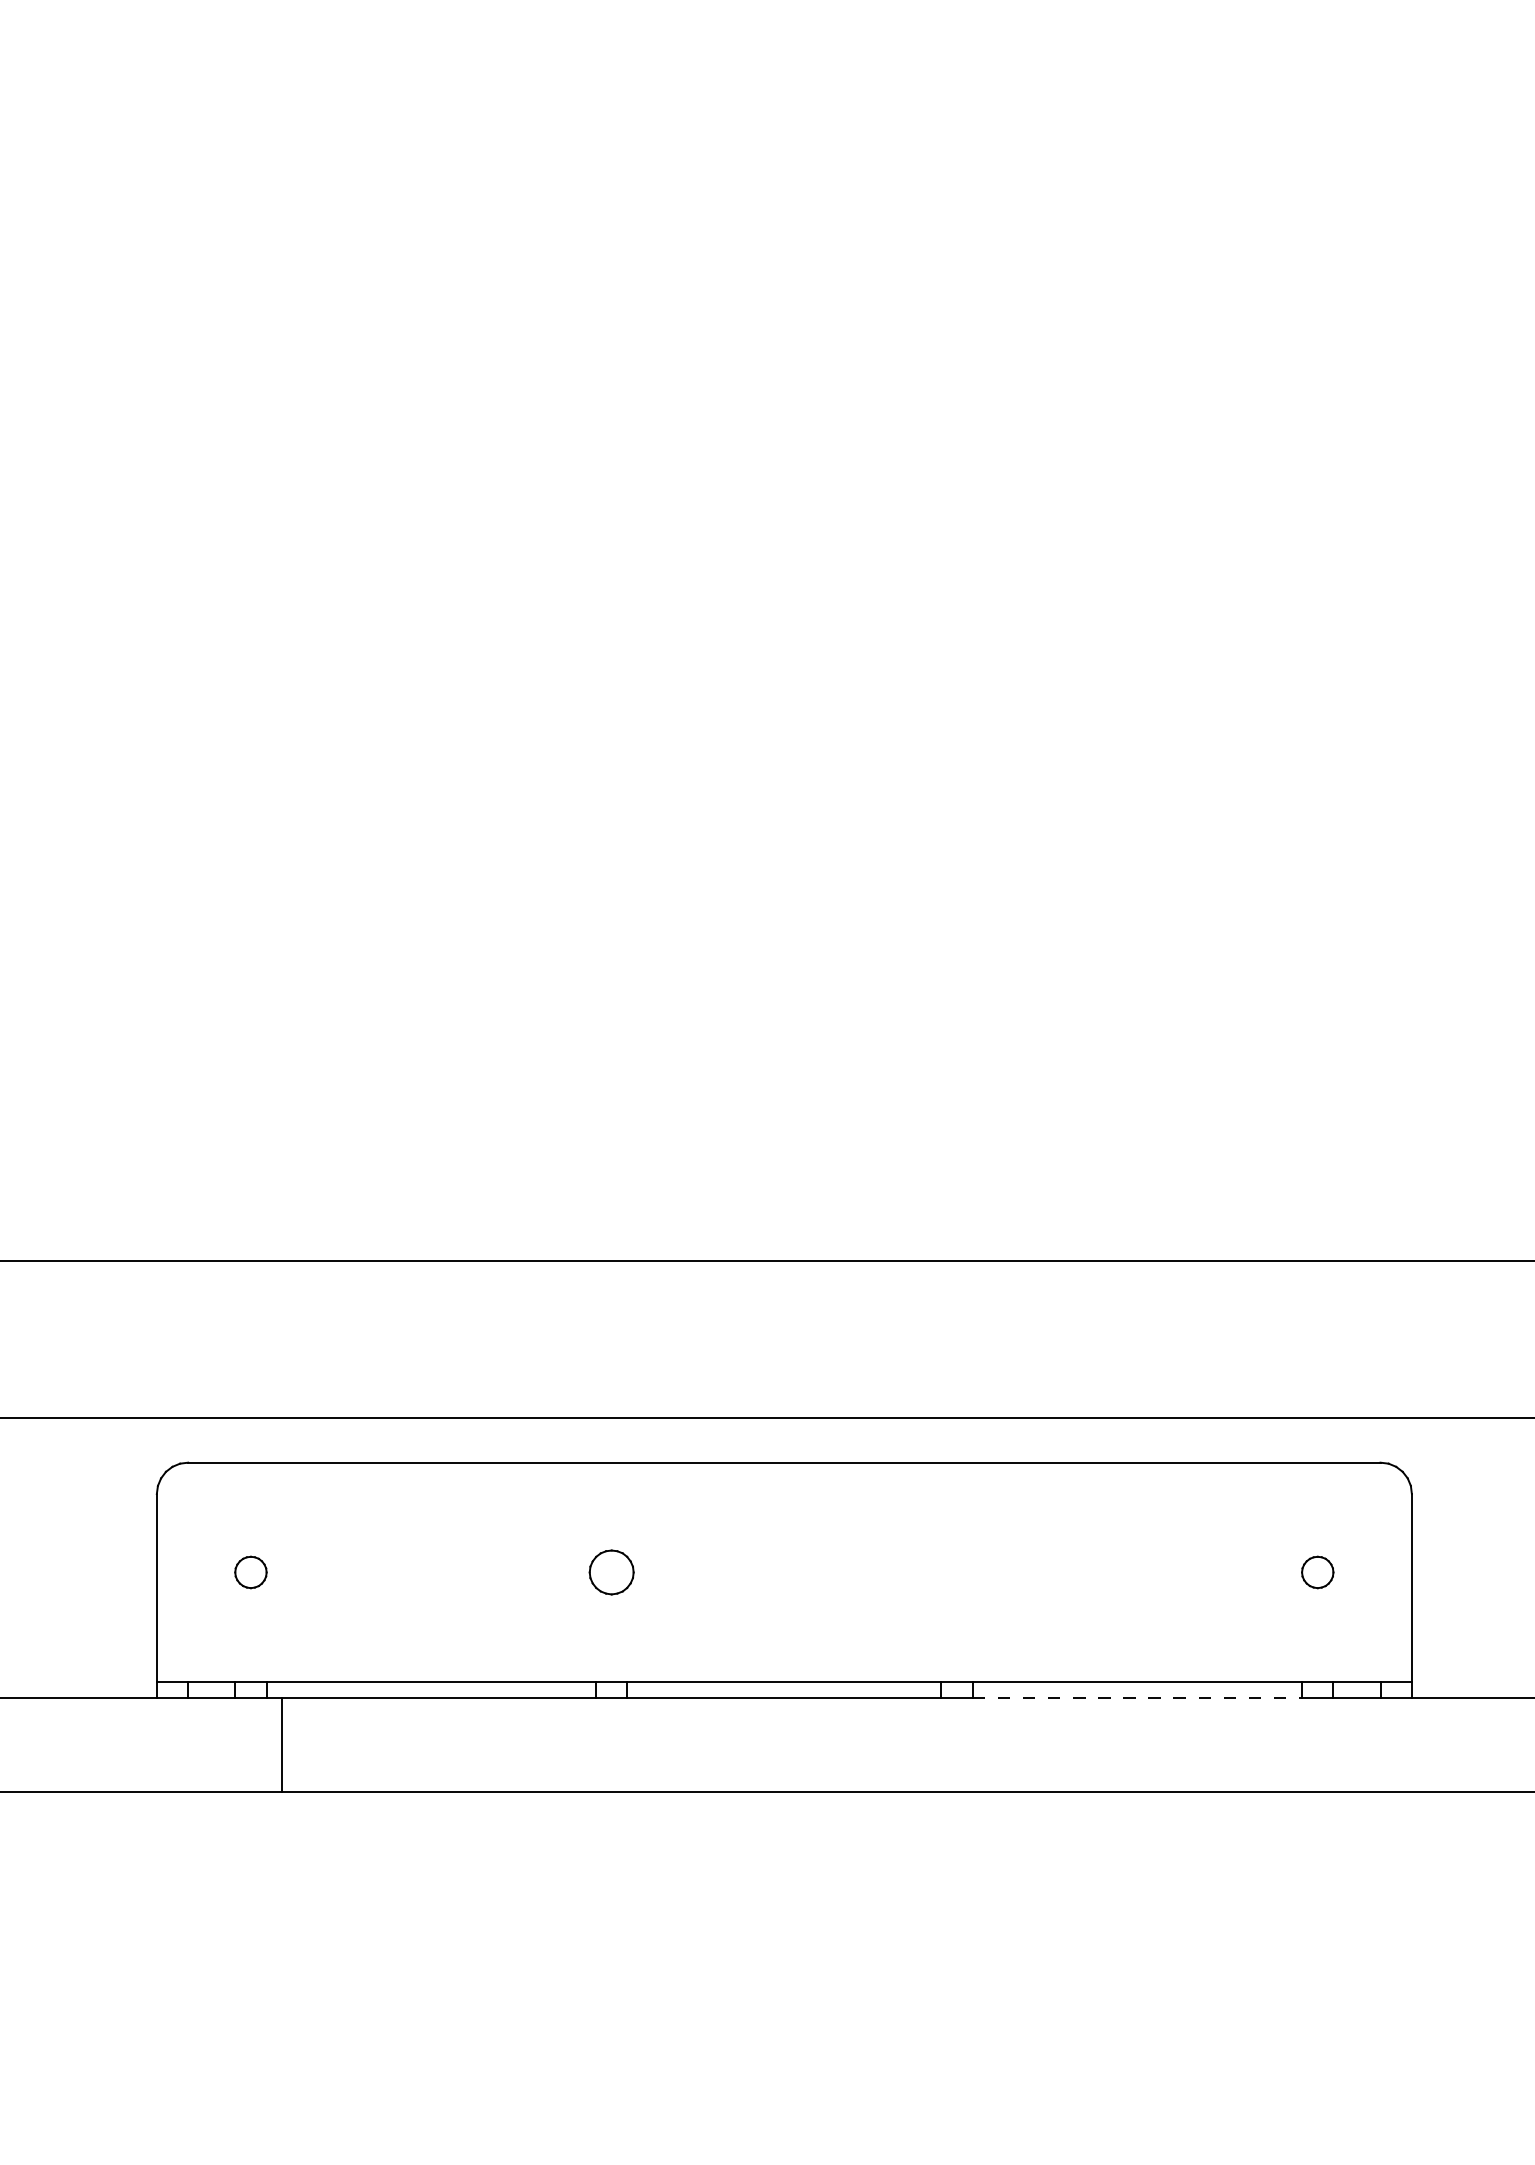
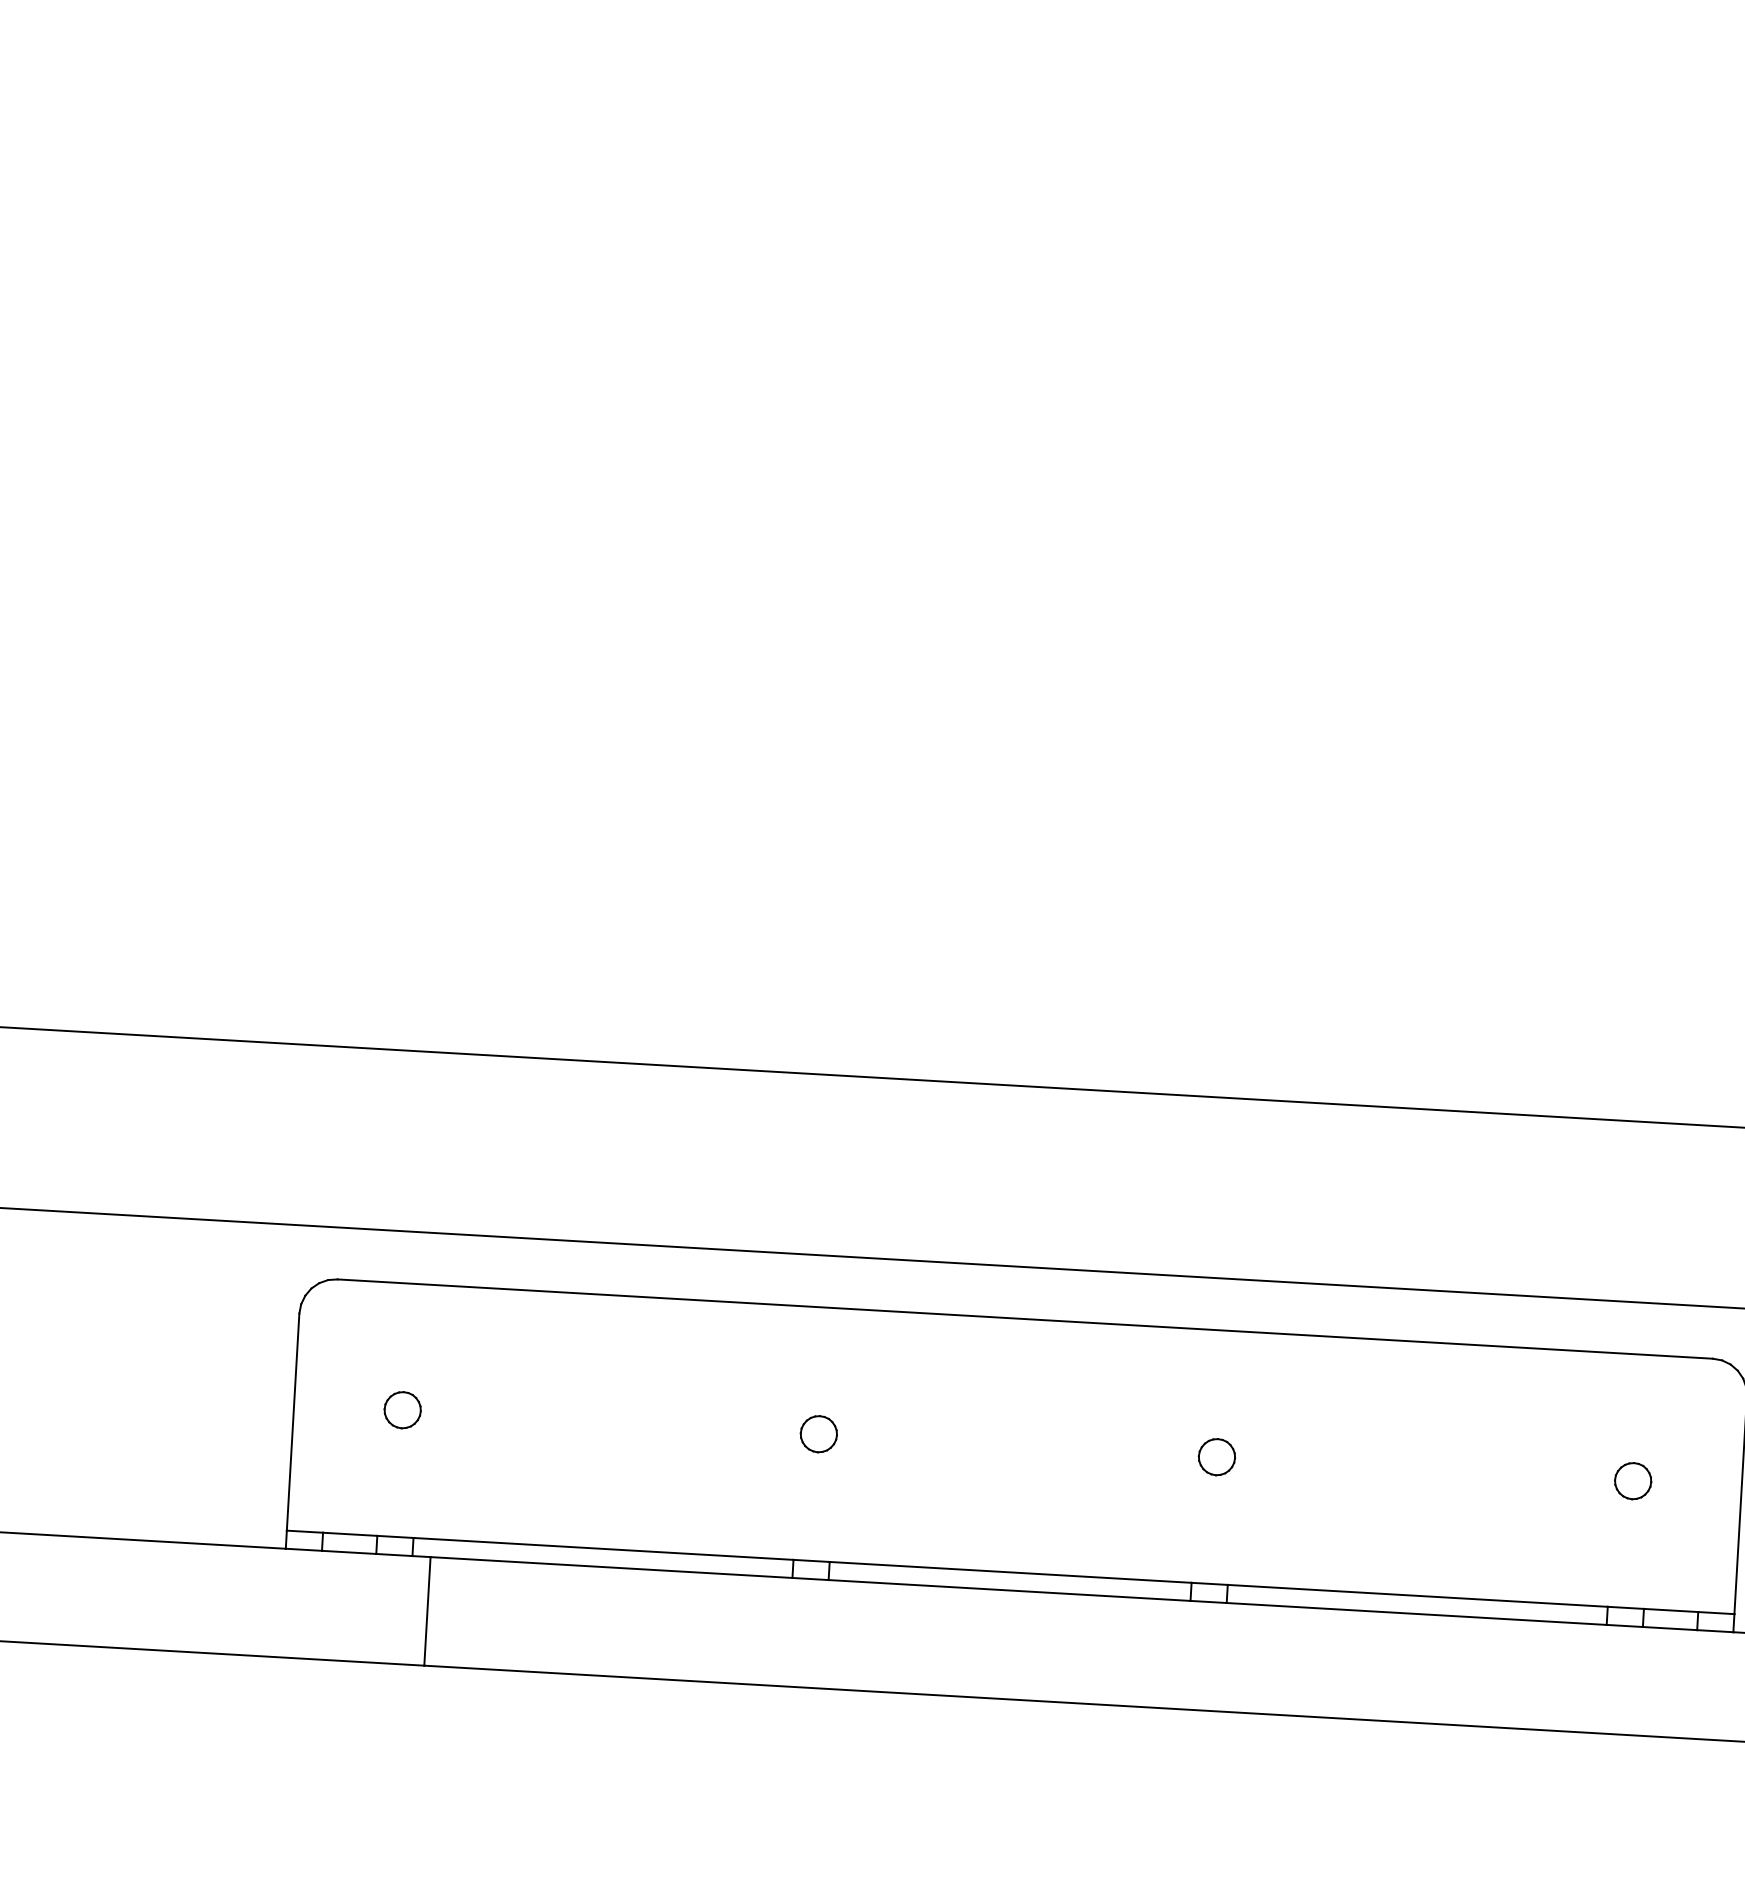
part: (611, 1572) -> (818, 1434), size x0.71
part: (956, 1572) -> (1216, 1457), added
line: (1137, 1698) -> (1416, 1614), dashed -> solid

